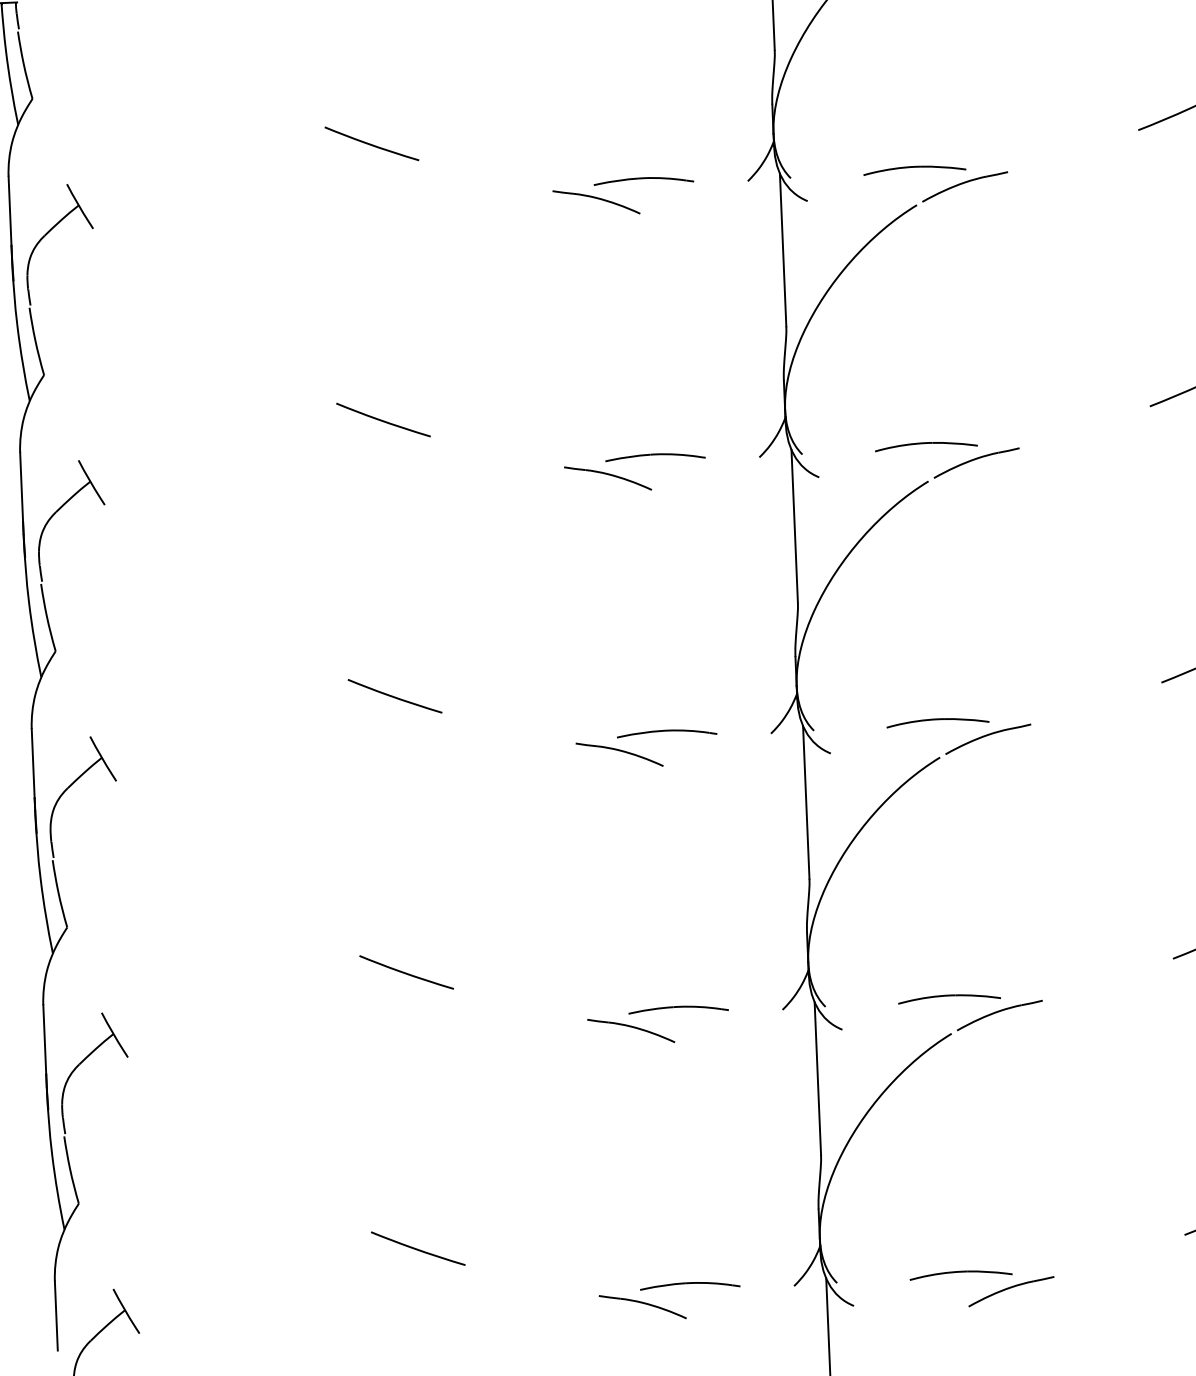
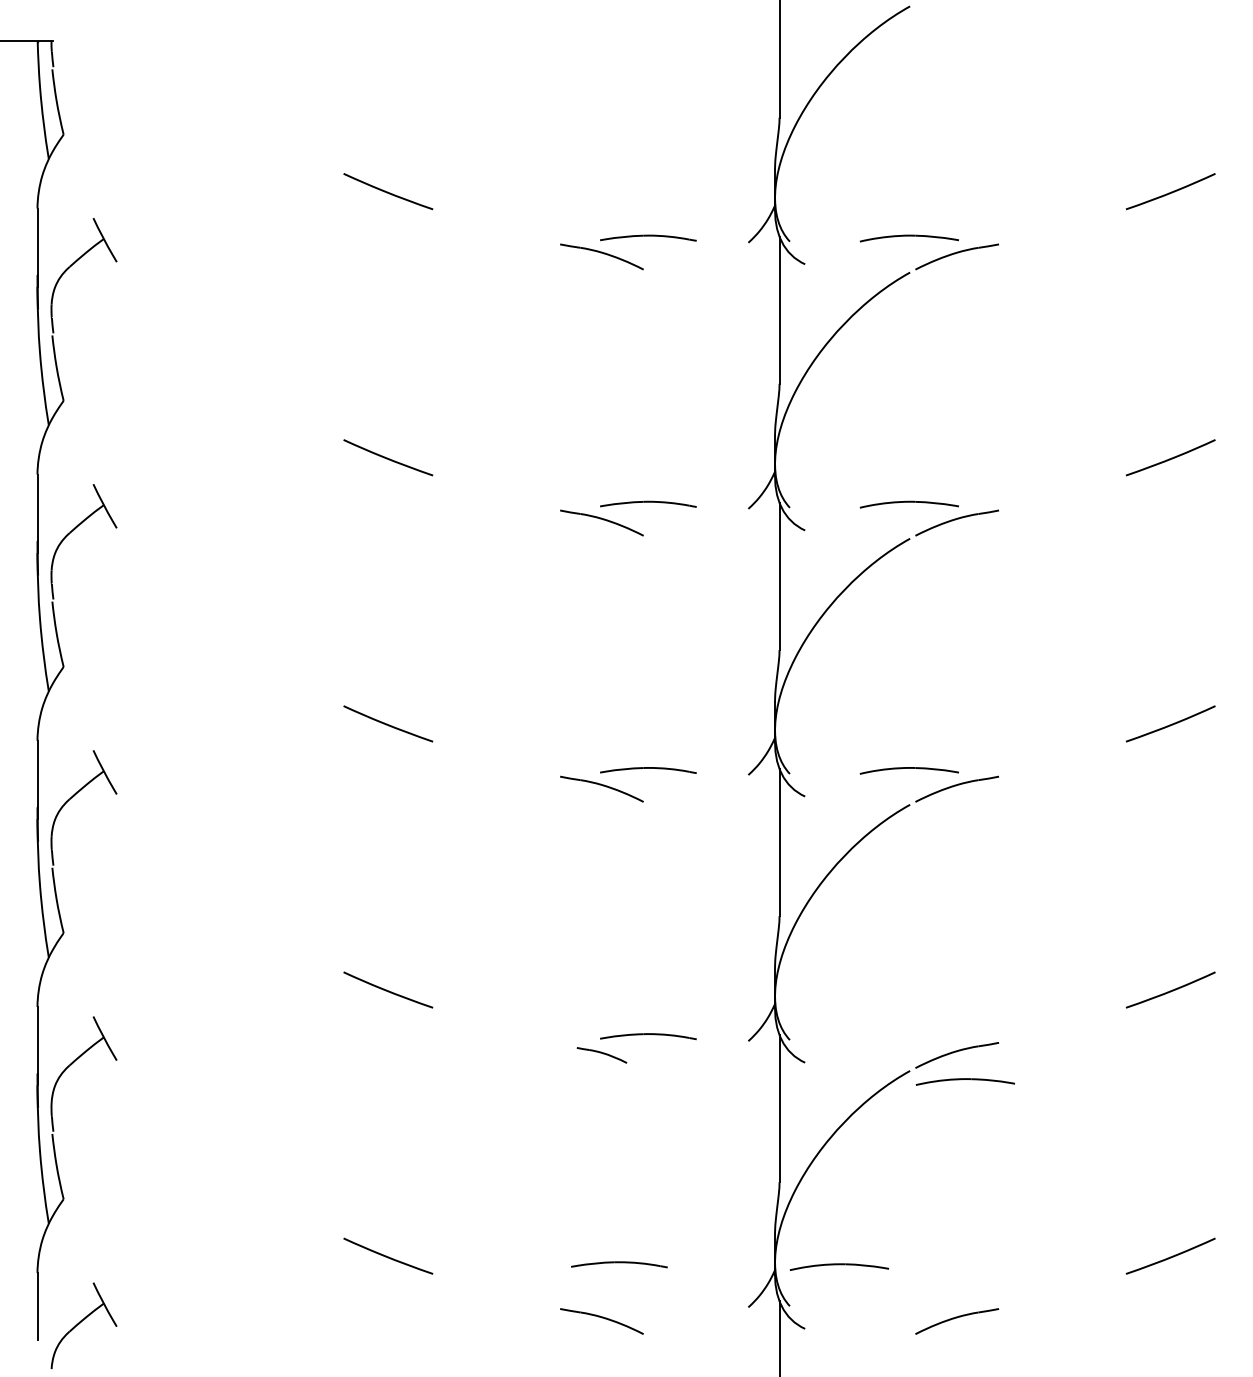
part: (948, 998) -> (964, 1081), moved
part: (630, 1031) -> (601, 1055), size x0.6
part: (960, 1274) -> (838, 1266), moved
part: (690, 1285) -> (619, 1264), moved

